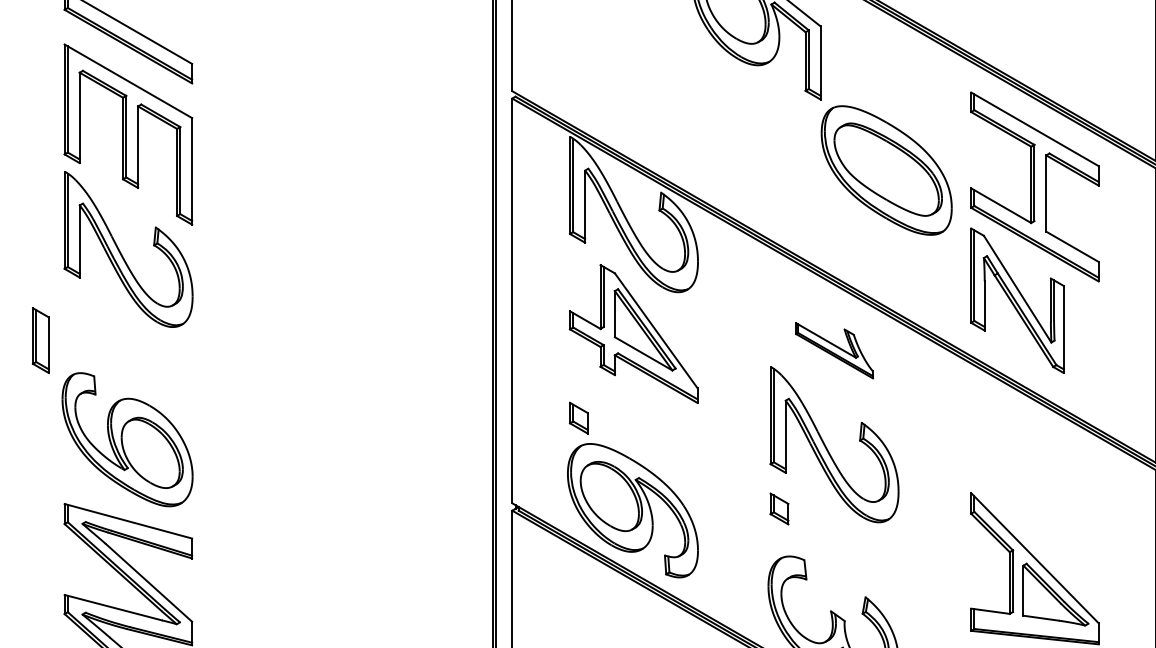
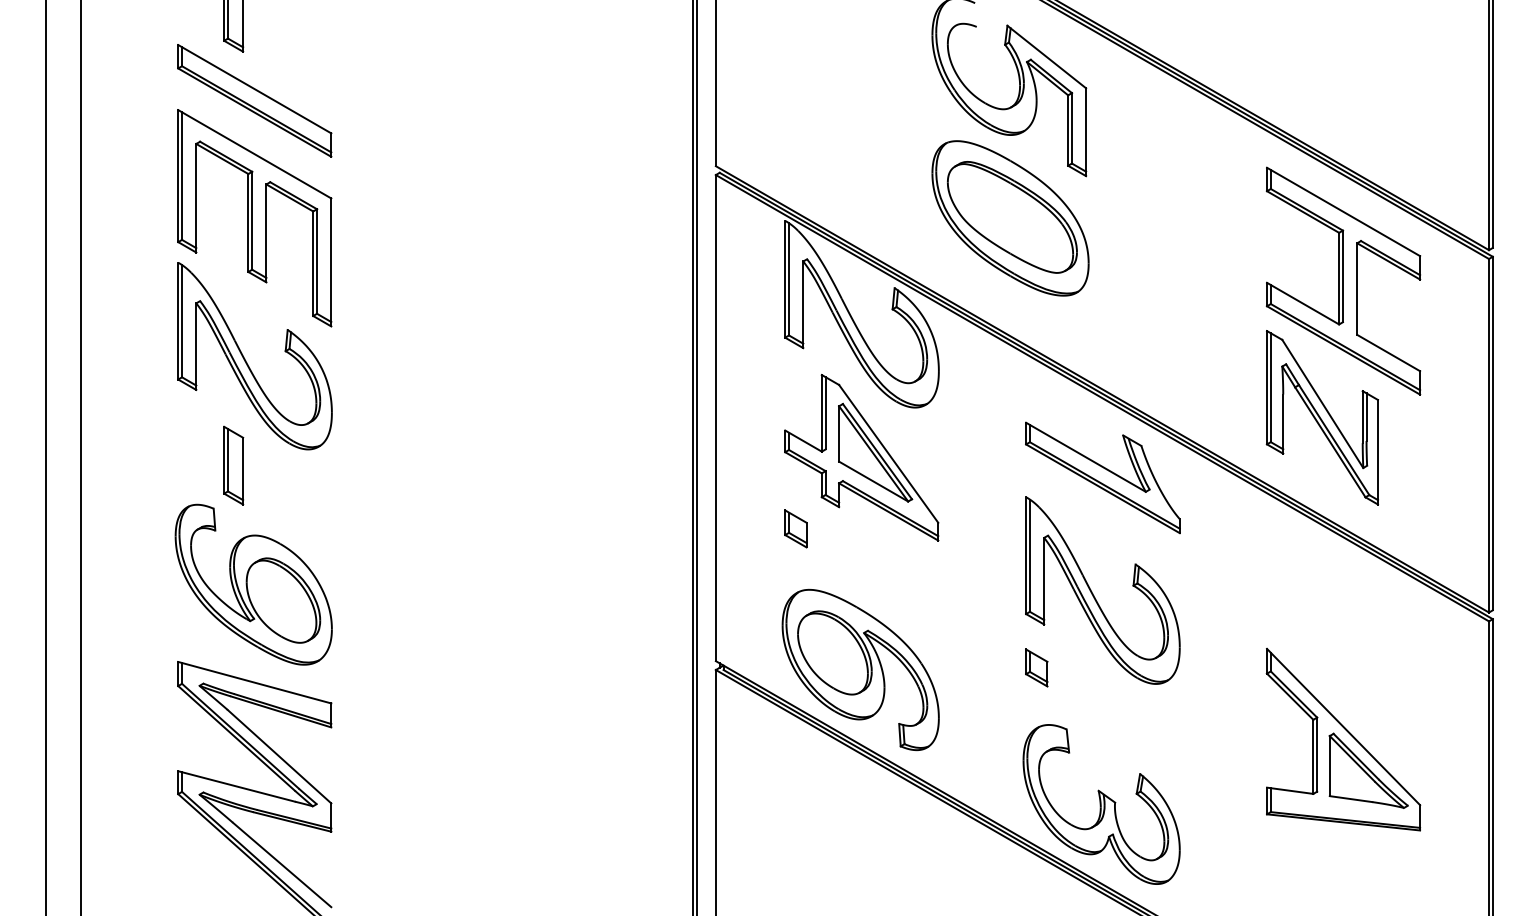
part: (886, 170) -> (1010, 218), moved
part: (40, 340) -> (233, 465), moved
part: (834, 350) -> (1102, 477), size x1.67
part: (578, 417) -> (795, 528), moved

